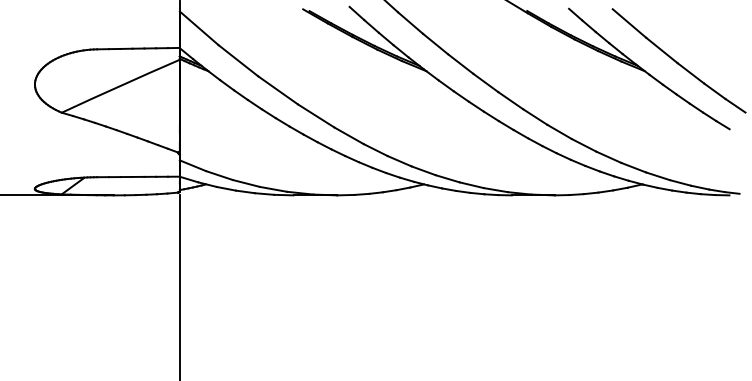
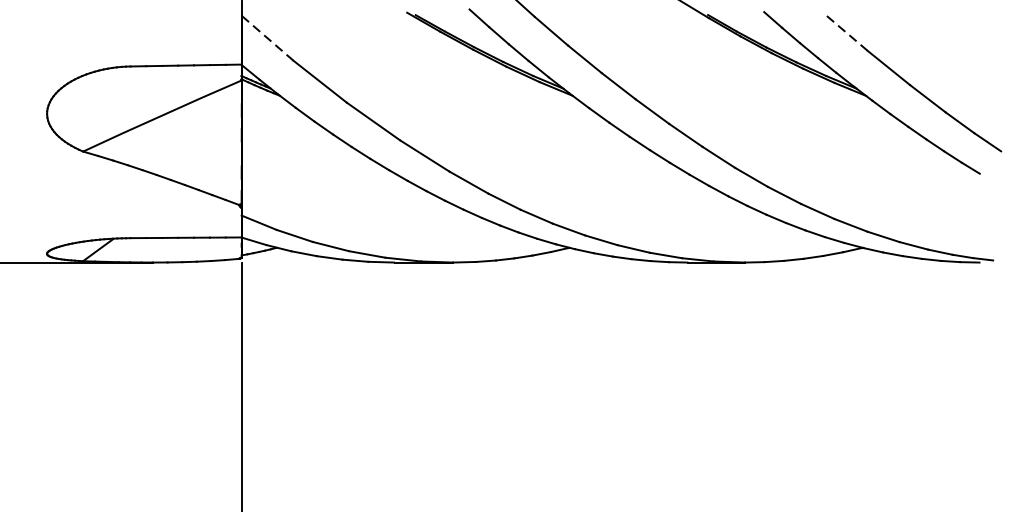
line: (629, 23) -> (845, 31), solid -> dashed
line: (199, 28) -> (268, 38), solid -> dashed

